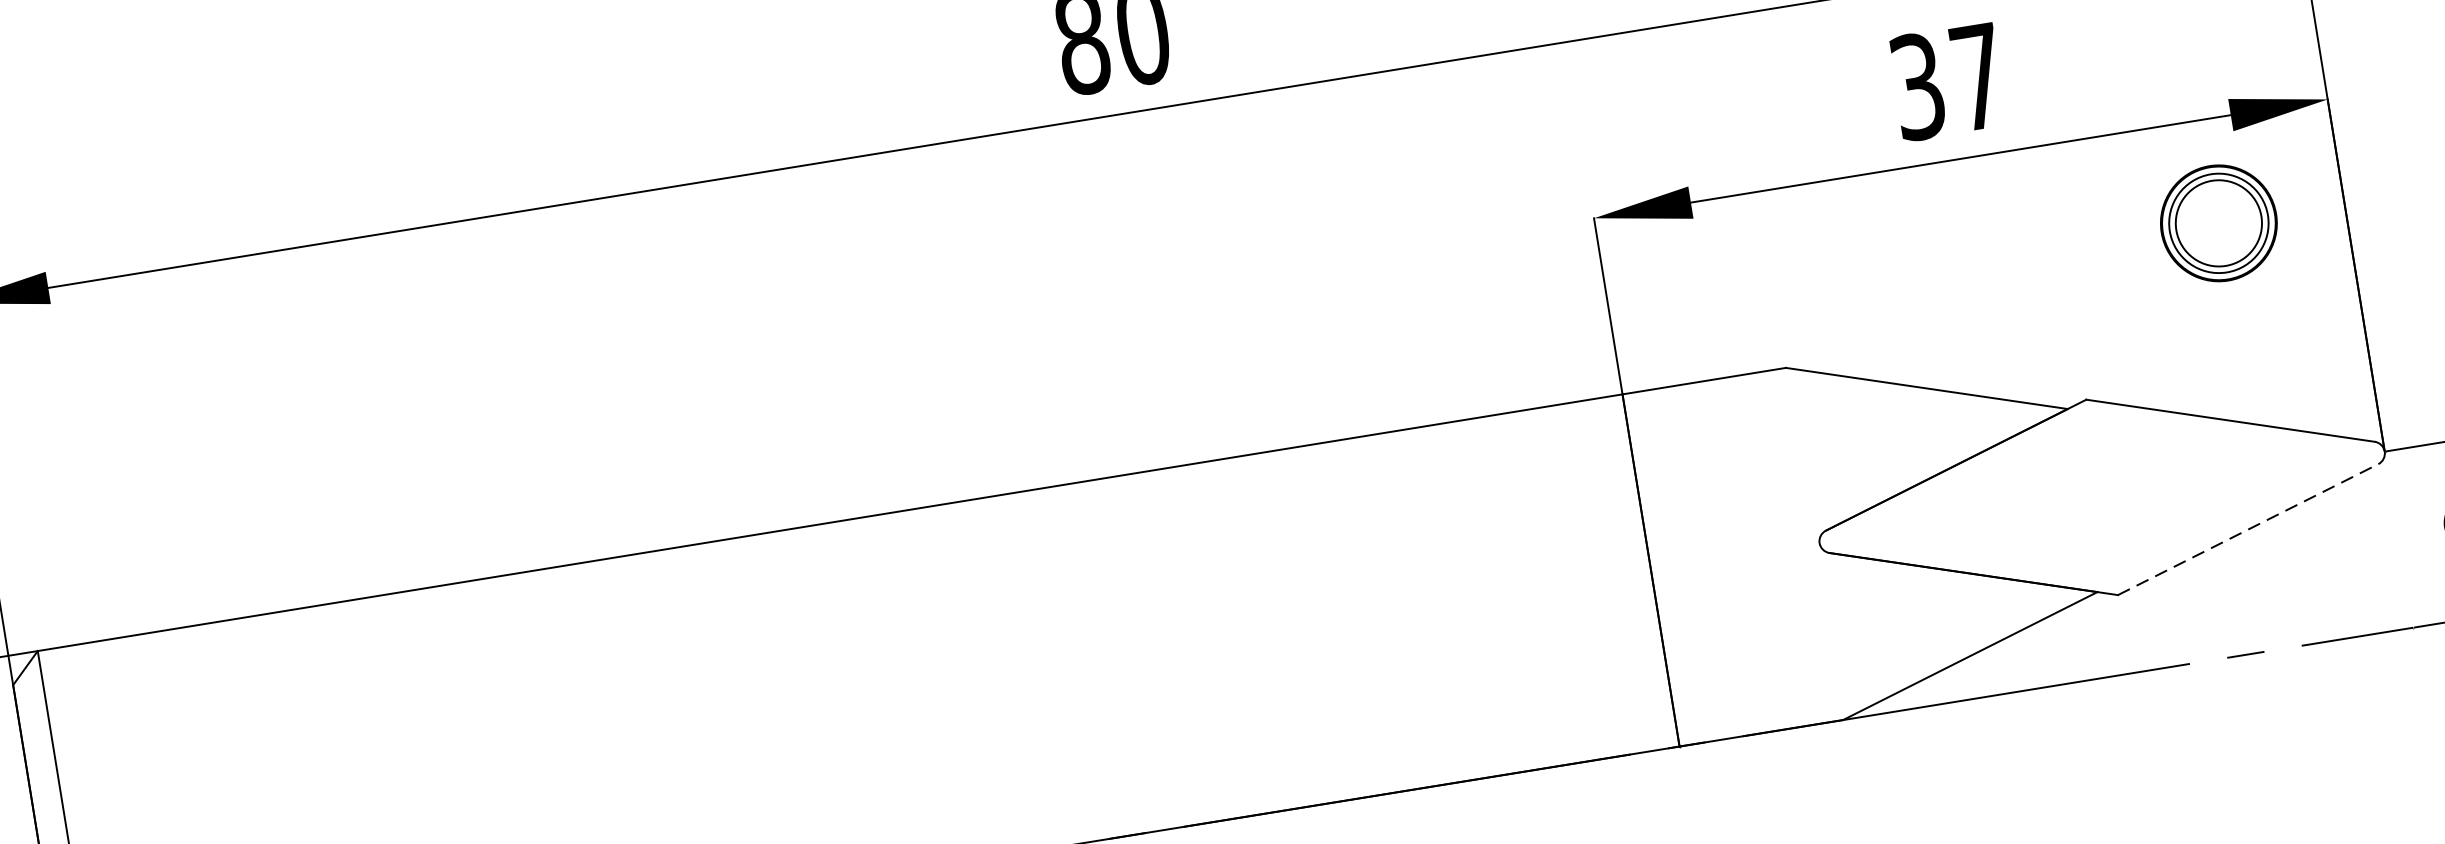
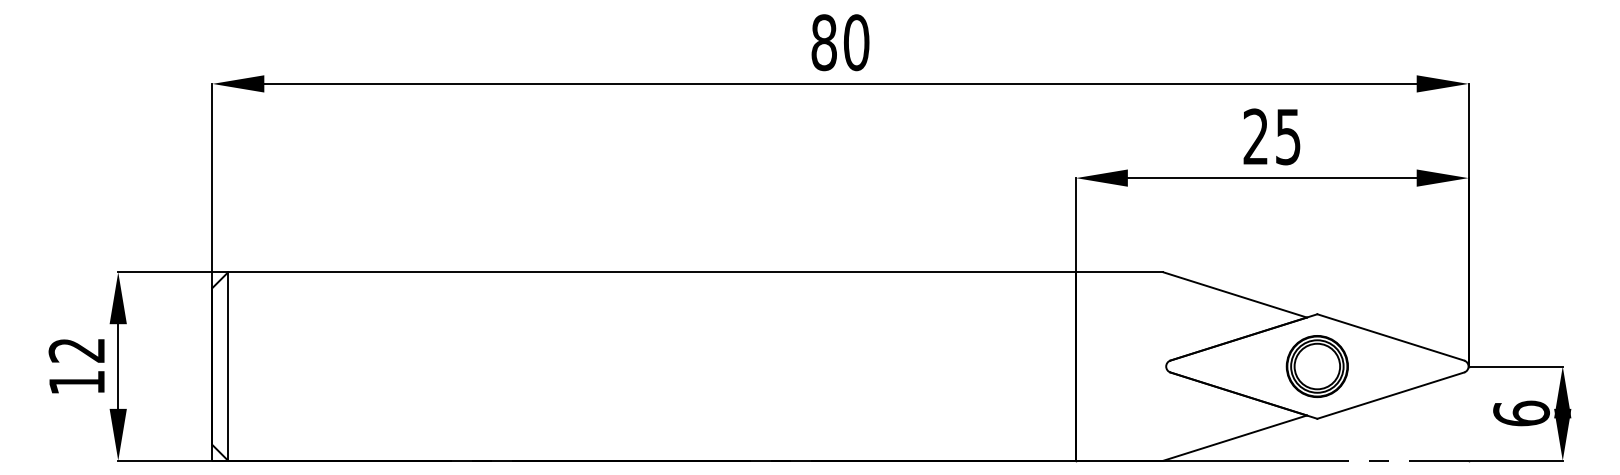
text: (1946, 81) -> (1271, 136), 37 -> 25
part: (2217, 223) -> (1316, 366), moved
line: (2247, 529) -> (1390, 395), dashed -> solid

